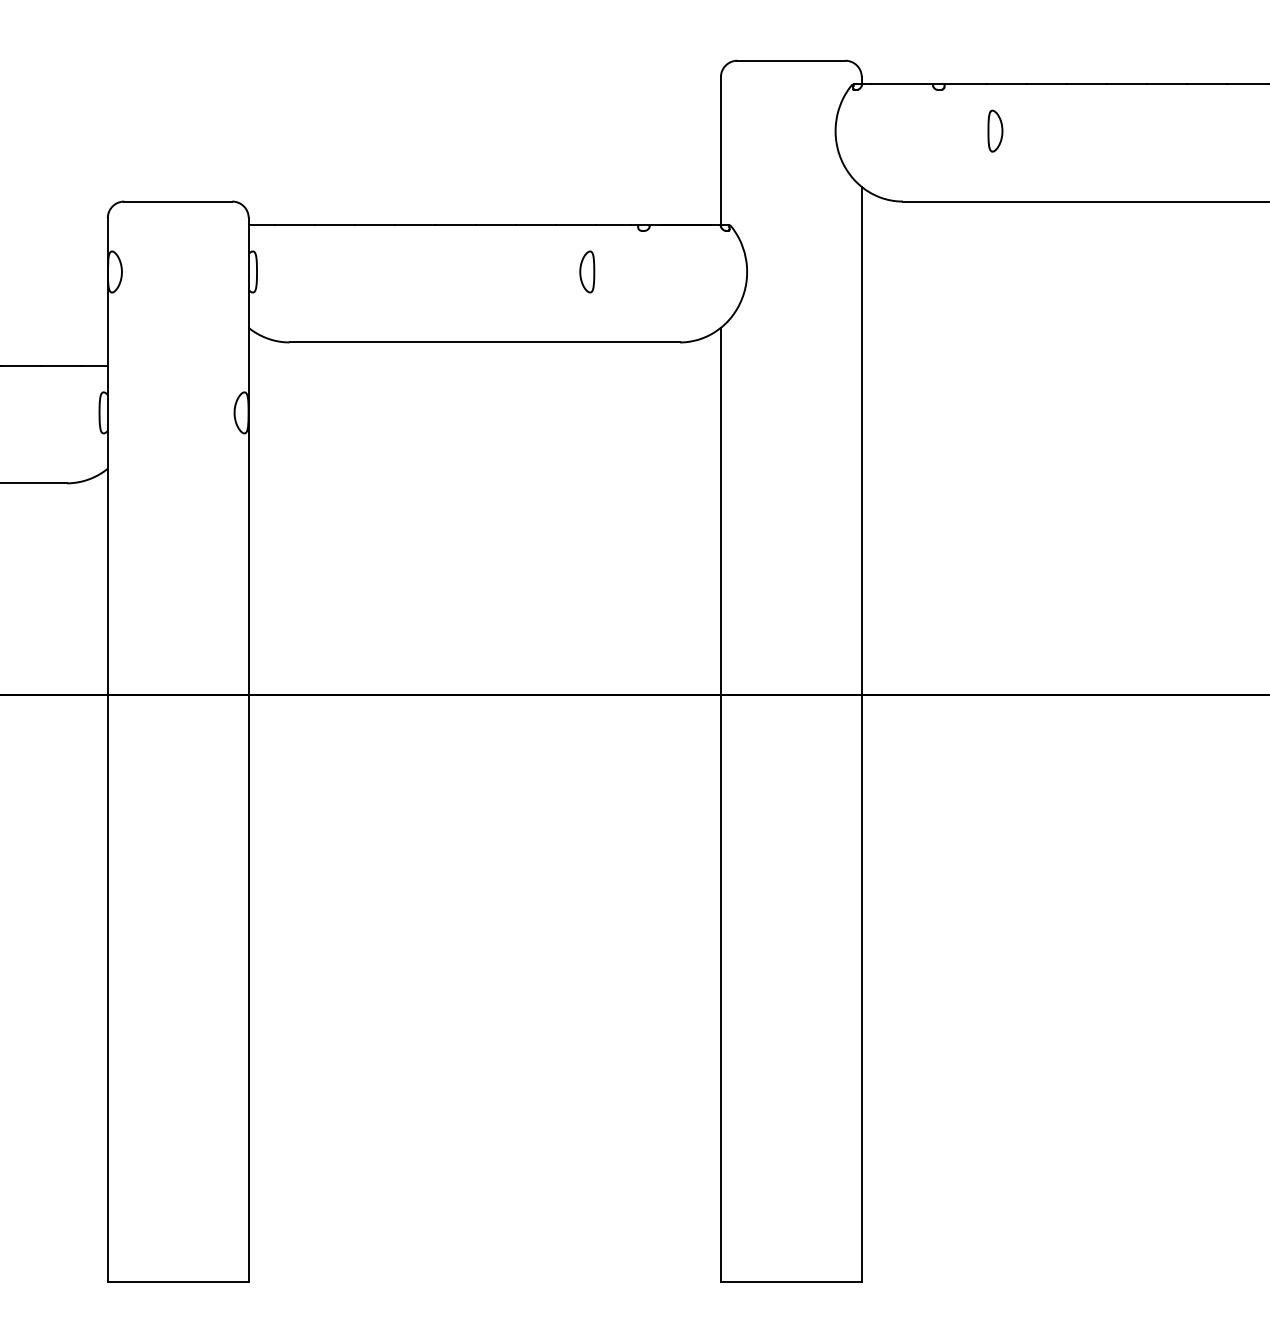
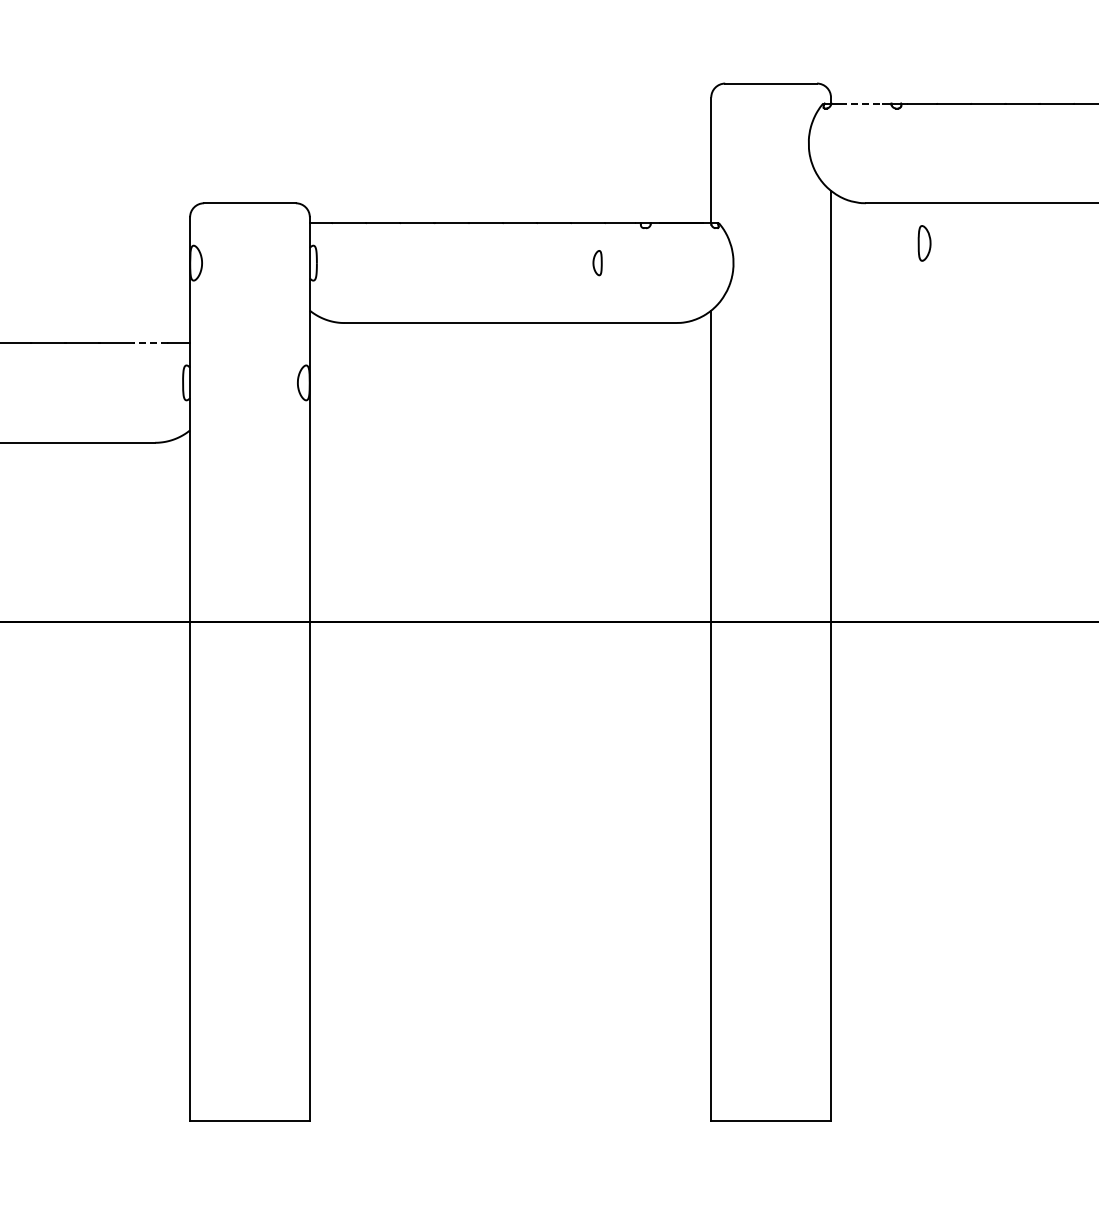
line: (897, 84) -> (861, 103), solid -> dashed
part: (995, 131) -> (924, 243), moved
part: (587, 271) -> (597, 262), size x0.7
line: (61, 366) -> (150, 343), solid -> dashed

